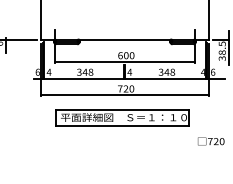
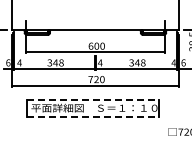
line: (122, 109) -> (93, 100), solid -> dashed
line: (122, 126) -> (93, 117), solid -> dashed

